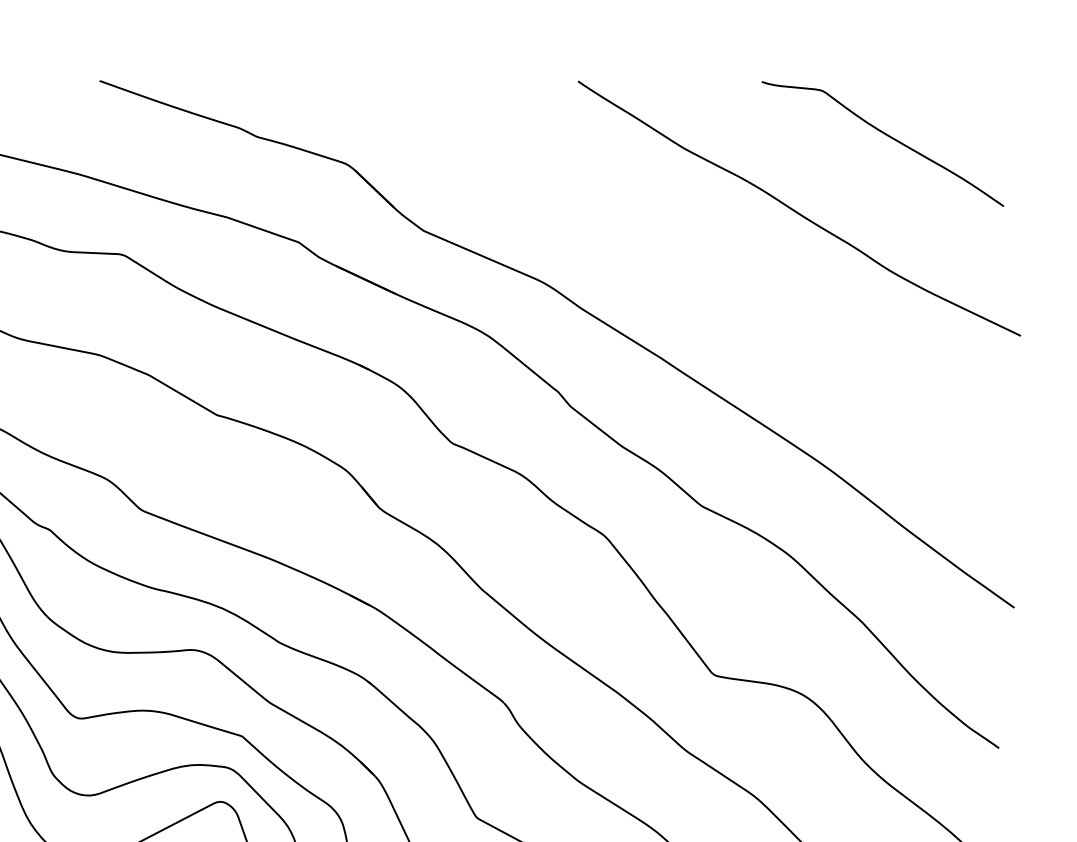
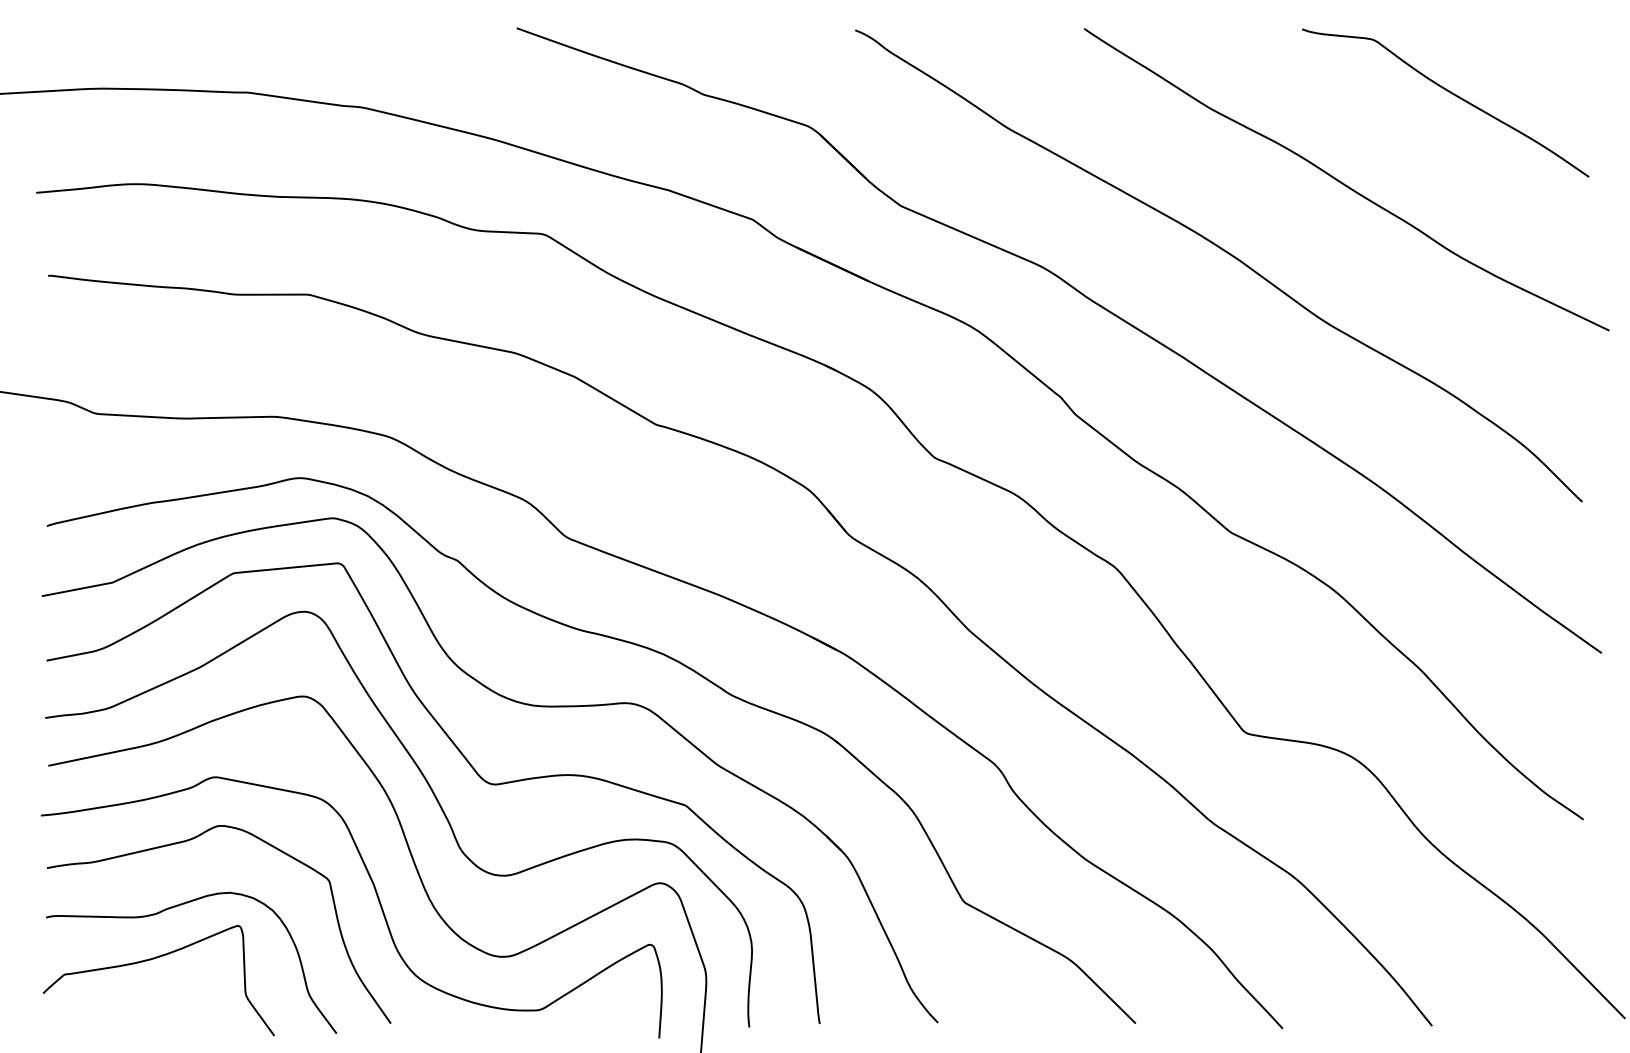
curve: (697, 270) -> (1225, 252), added

